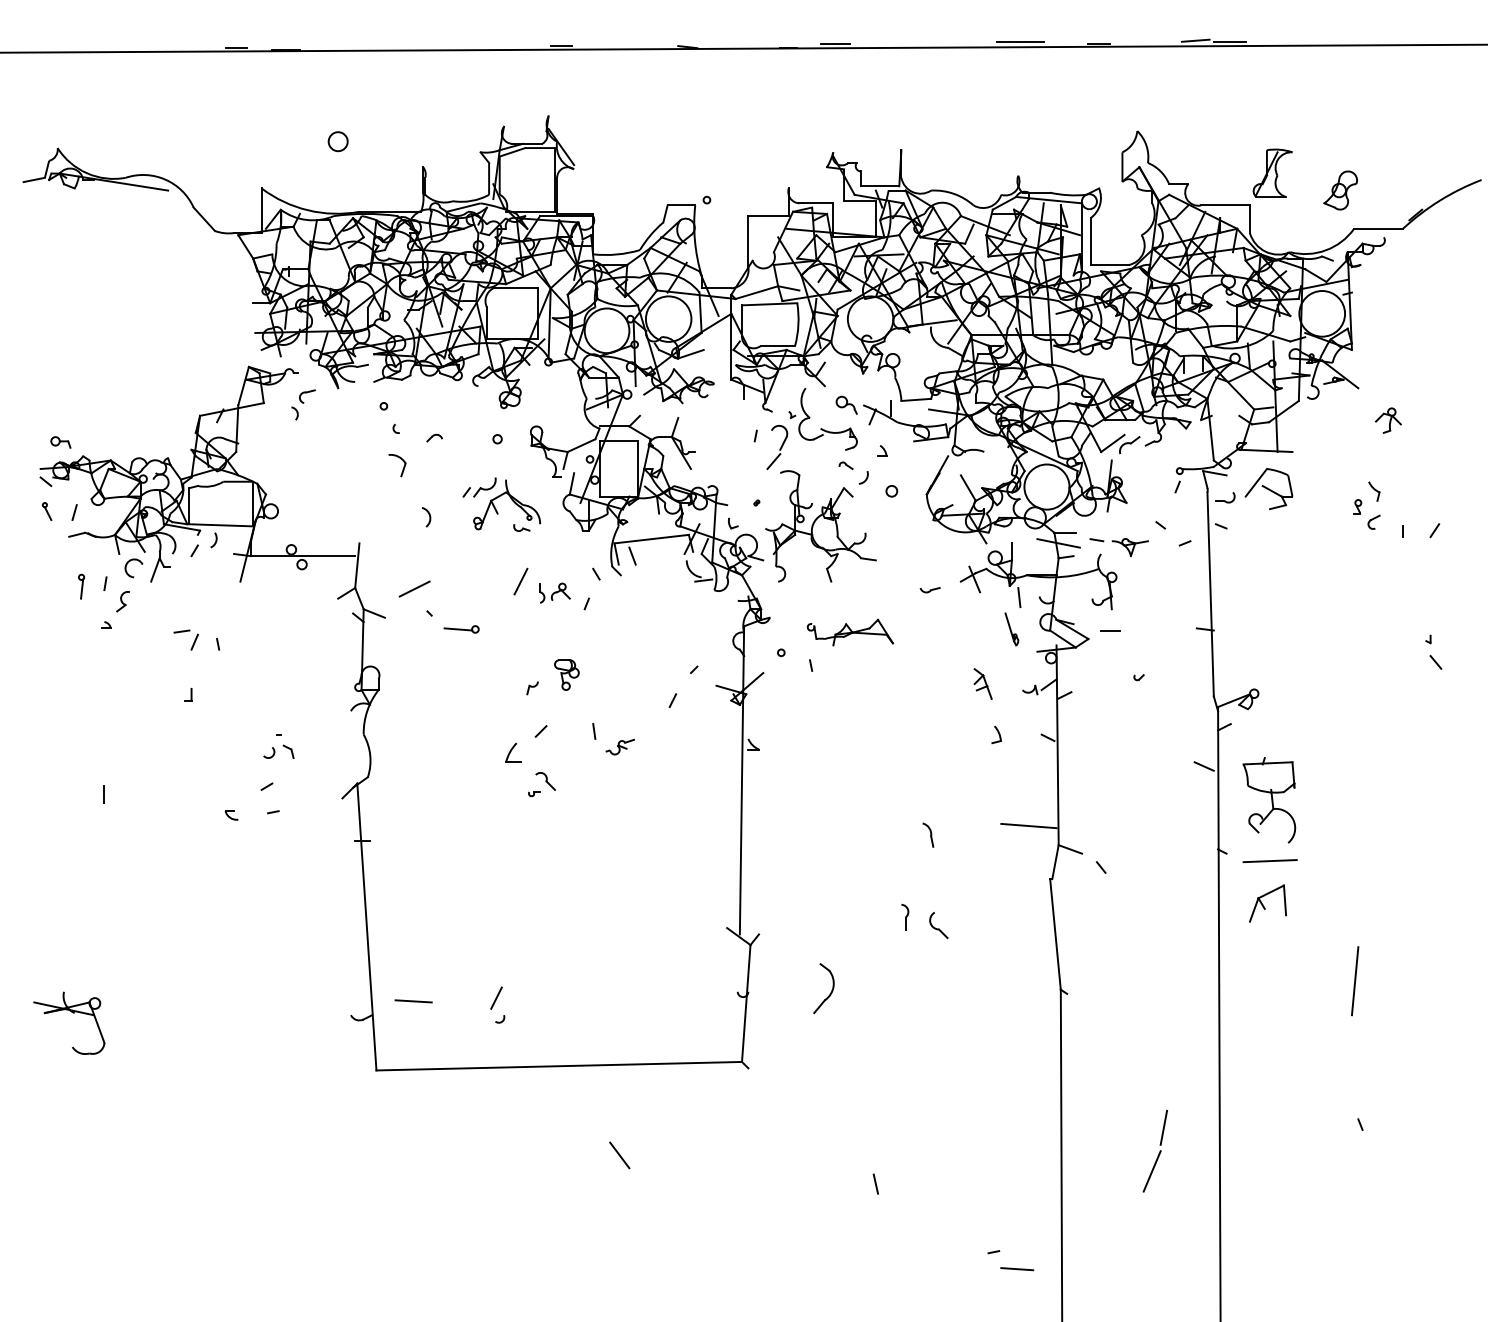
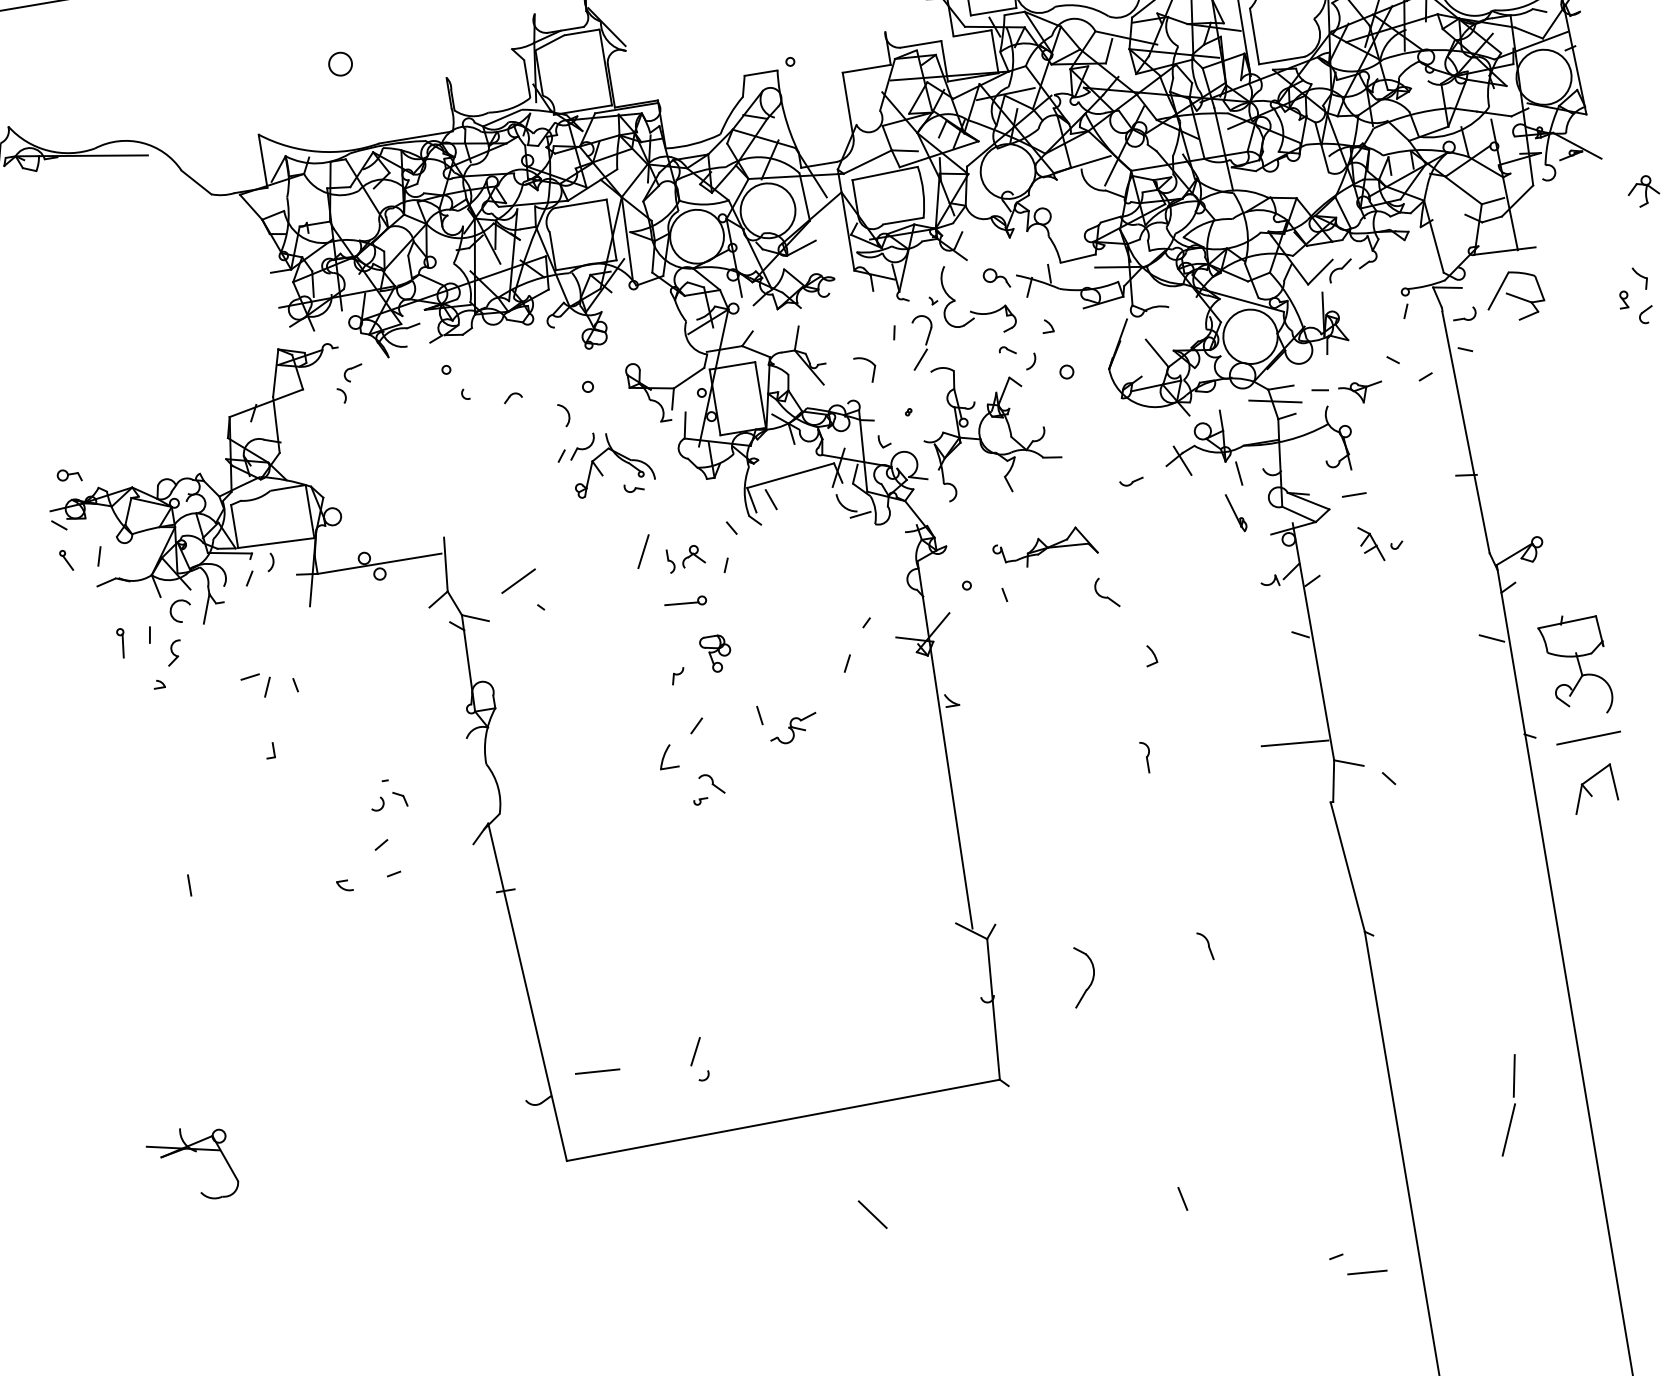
part: (403, 466) -> (873, 369), moved
arc: (429, 517) -> (568, 414), moved
part: (461, 629) -> (685, 603), moved
part: (982, 683) -> (1370, 543), moved
part: (996, 734) -> (1150, 655), moved
part: (619, 746) -> (792, 728), size x1.43
part: (928, 834) -> (1205, 945), moved
part: (905, 917) -> (1146, 757), moved
part: (938, 925) -> (1106, 592), moved

